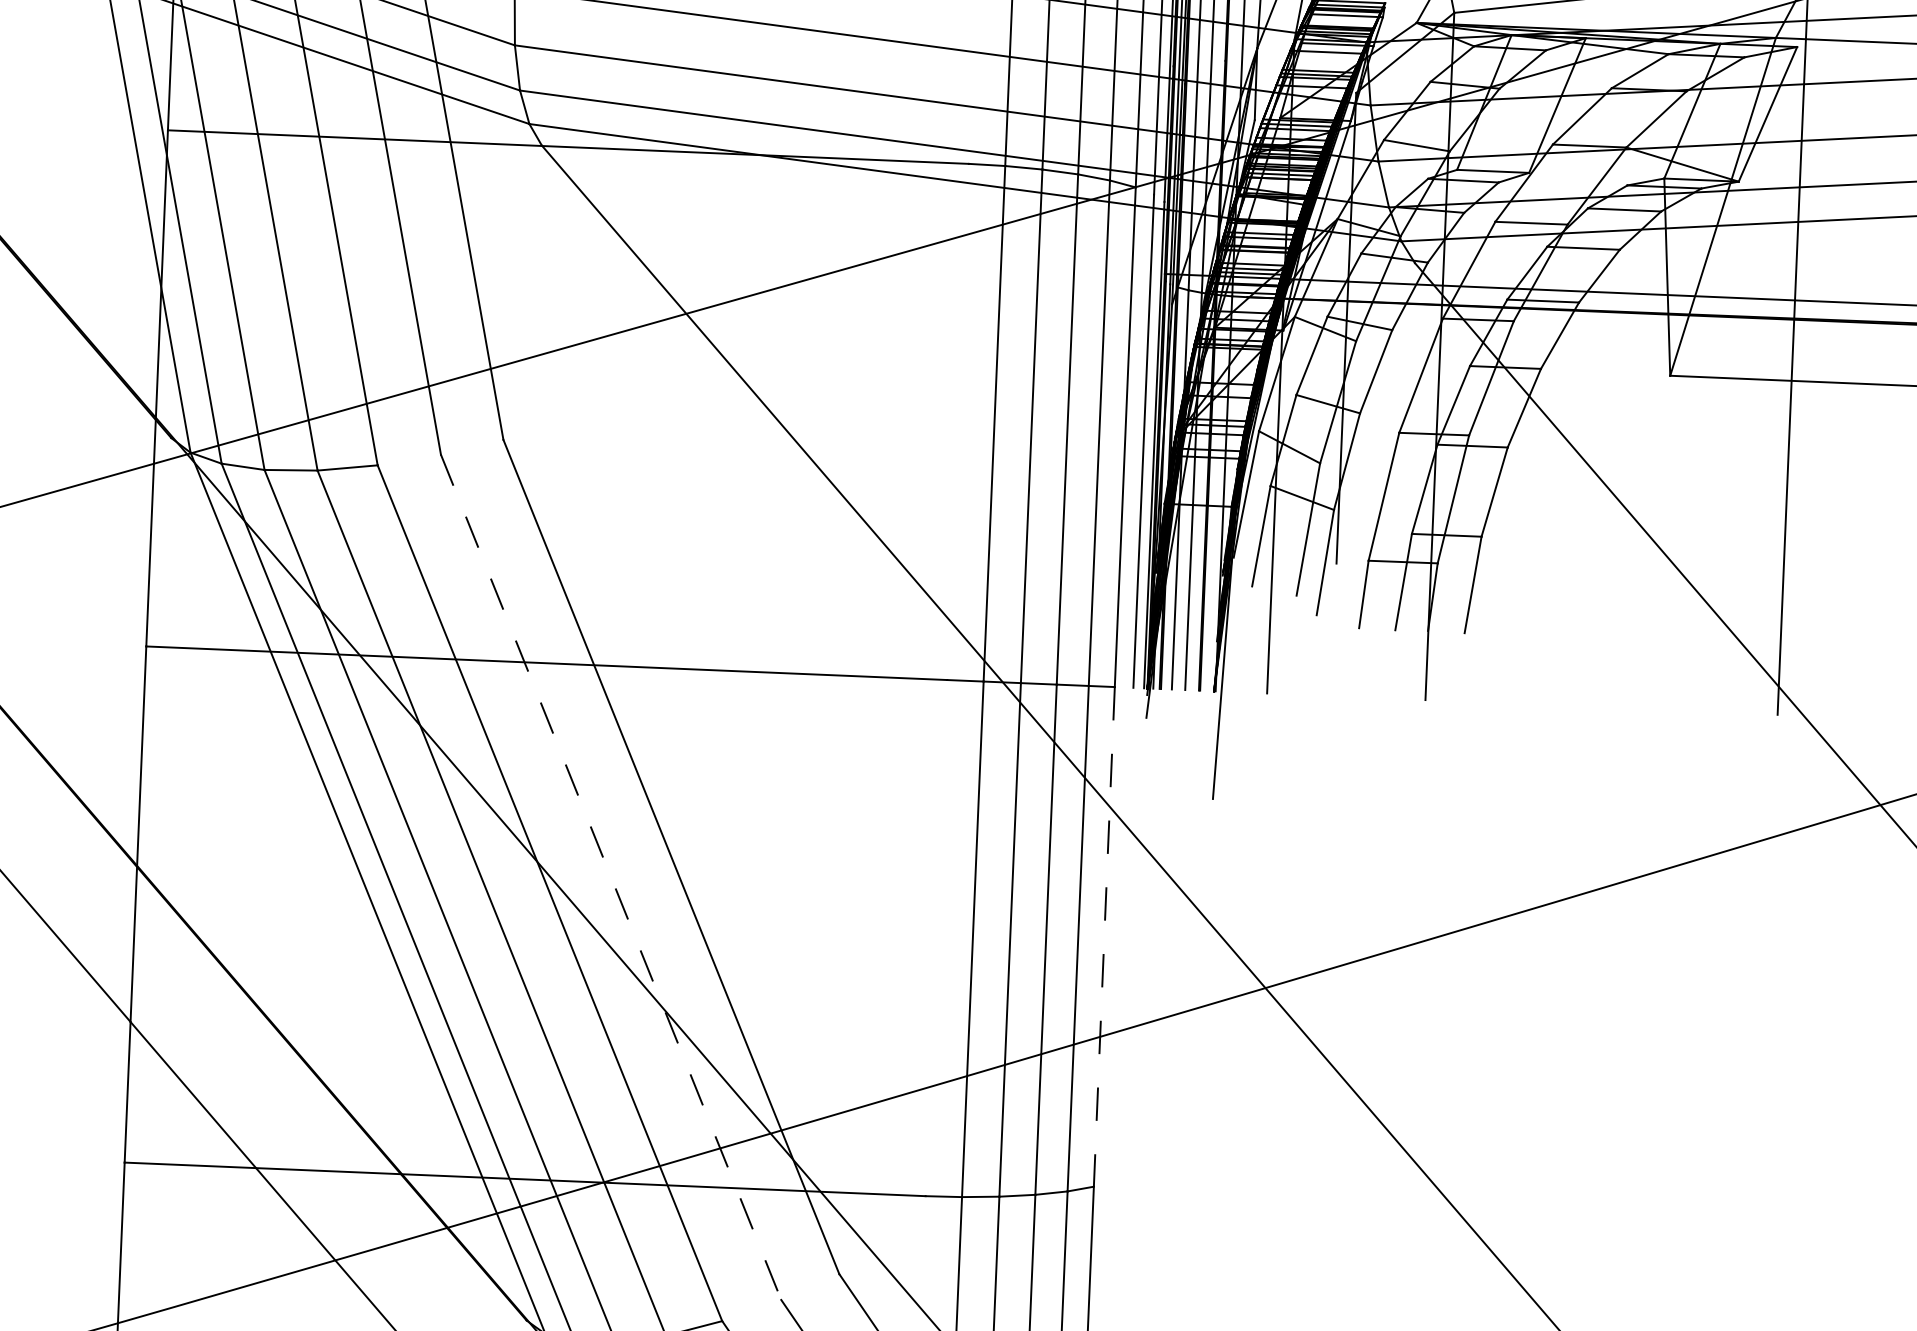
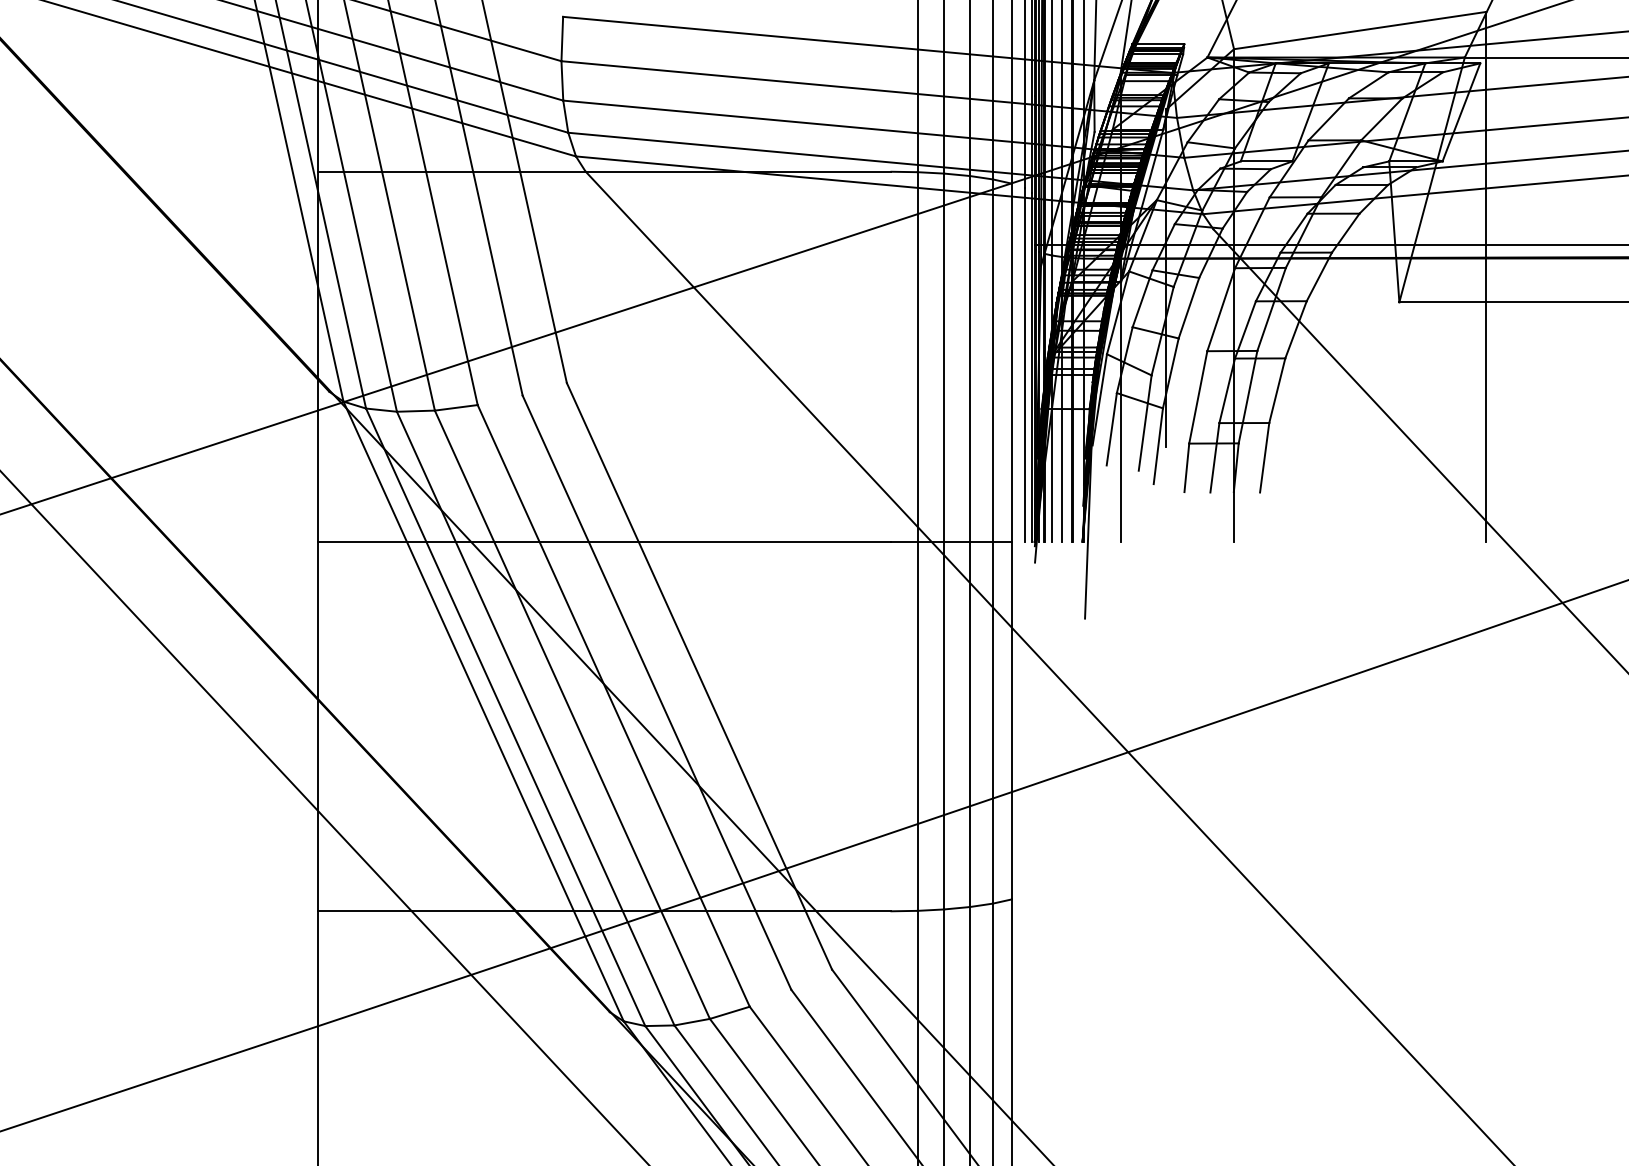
line: (611, 878) -> (657, 693), dashed -> solid
line: (1104, 936) -> (1011, 720), dashed -> solid

